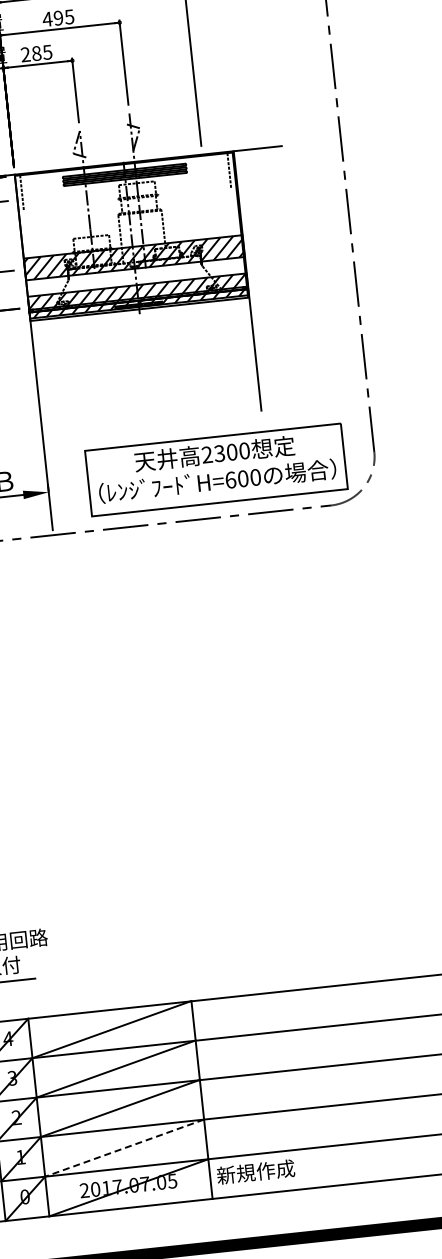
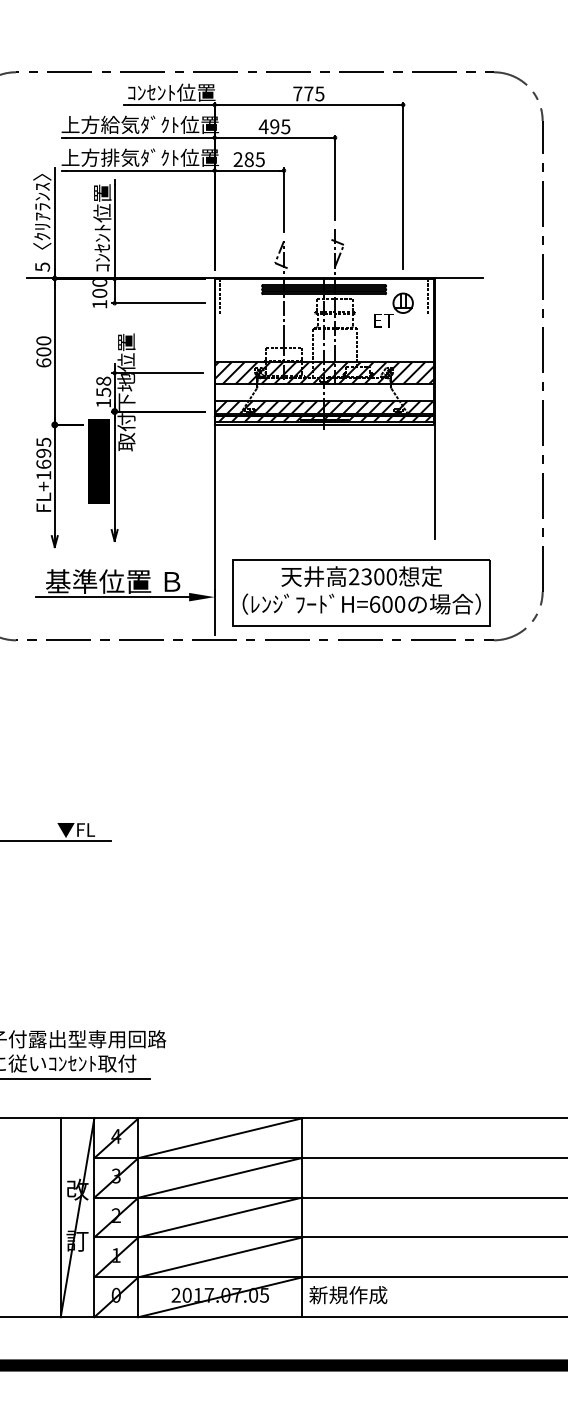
part: (196, 187) -> (393, 309), added
part: (216, 469) -> (361, 592), moved
line: (123, 1148) -> (219, 1257), dashed -> solid

